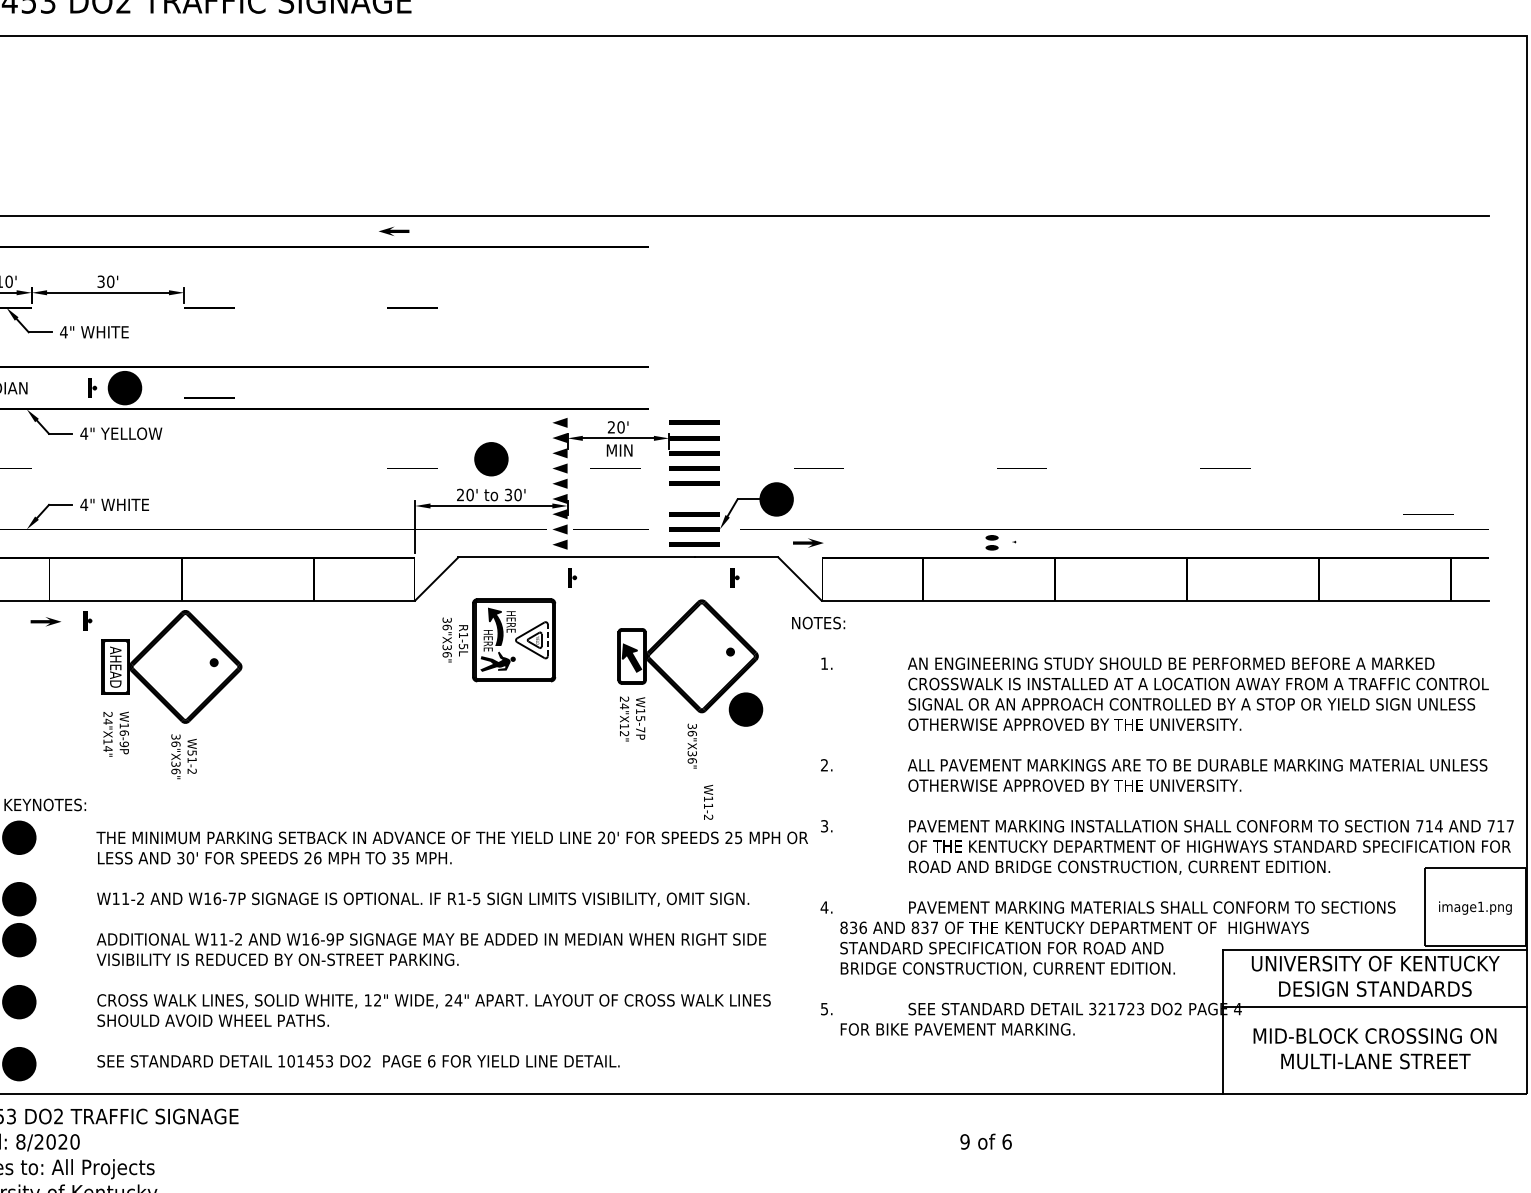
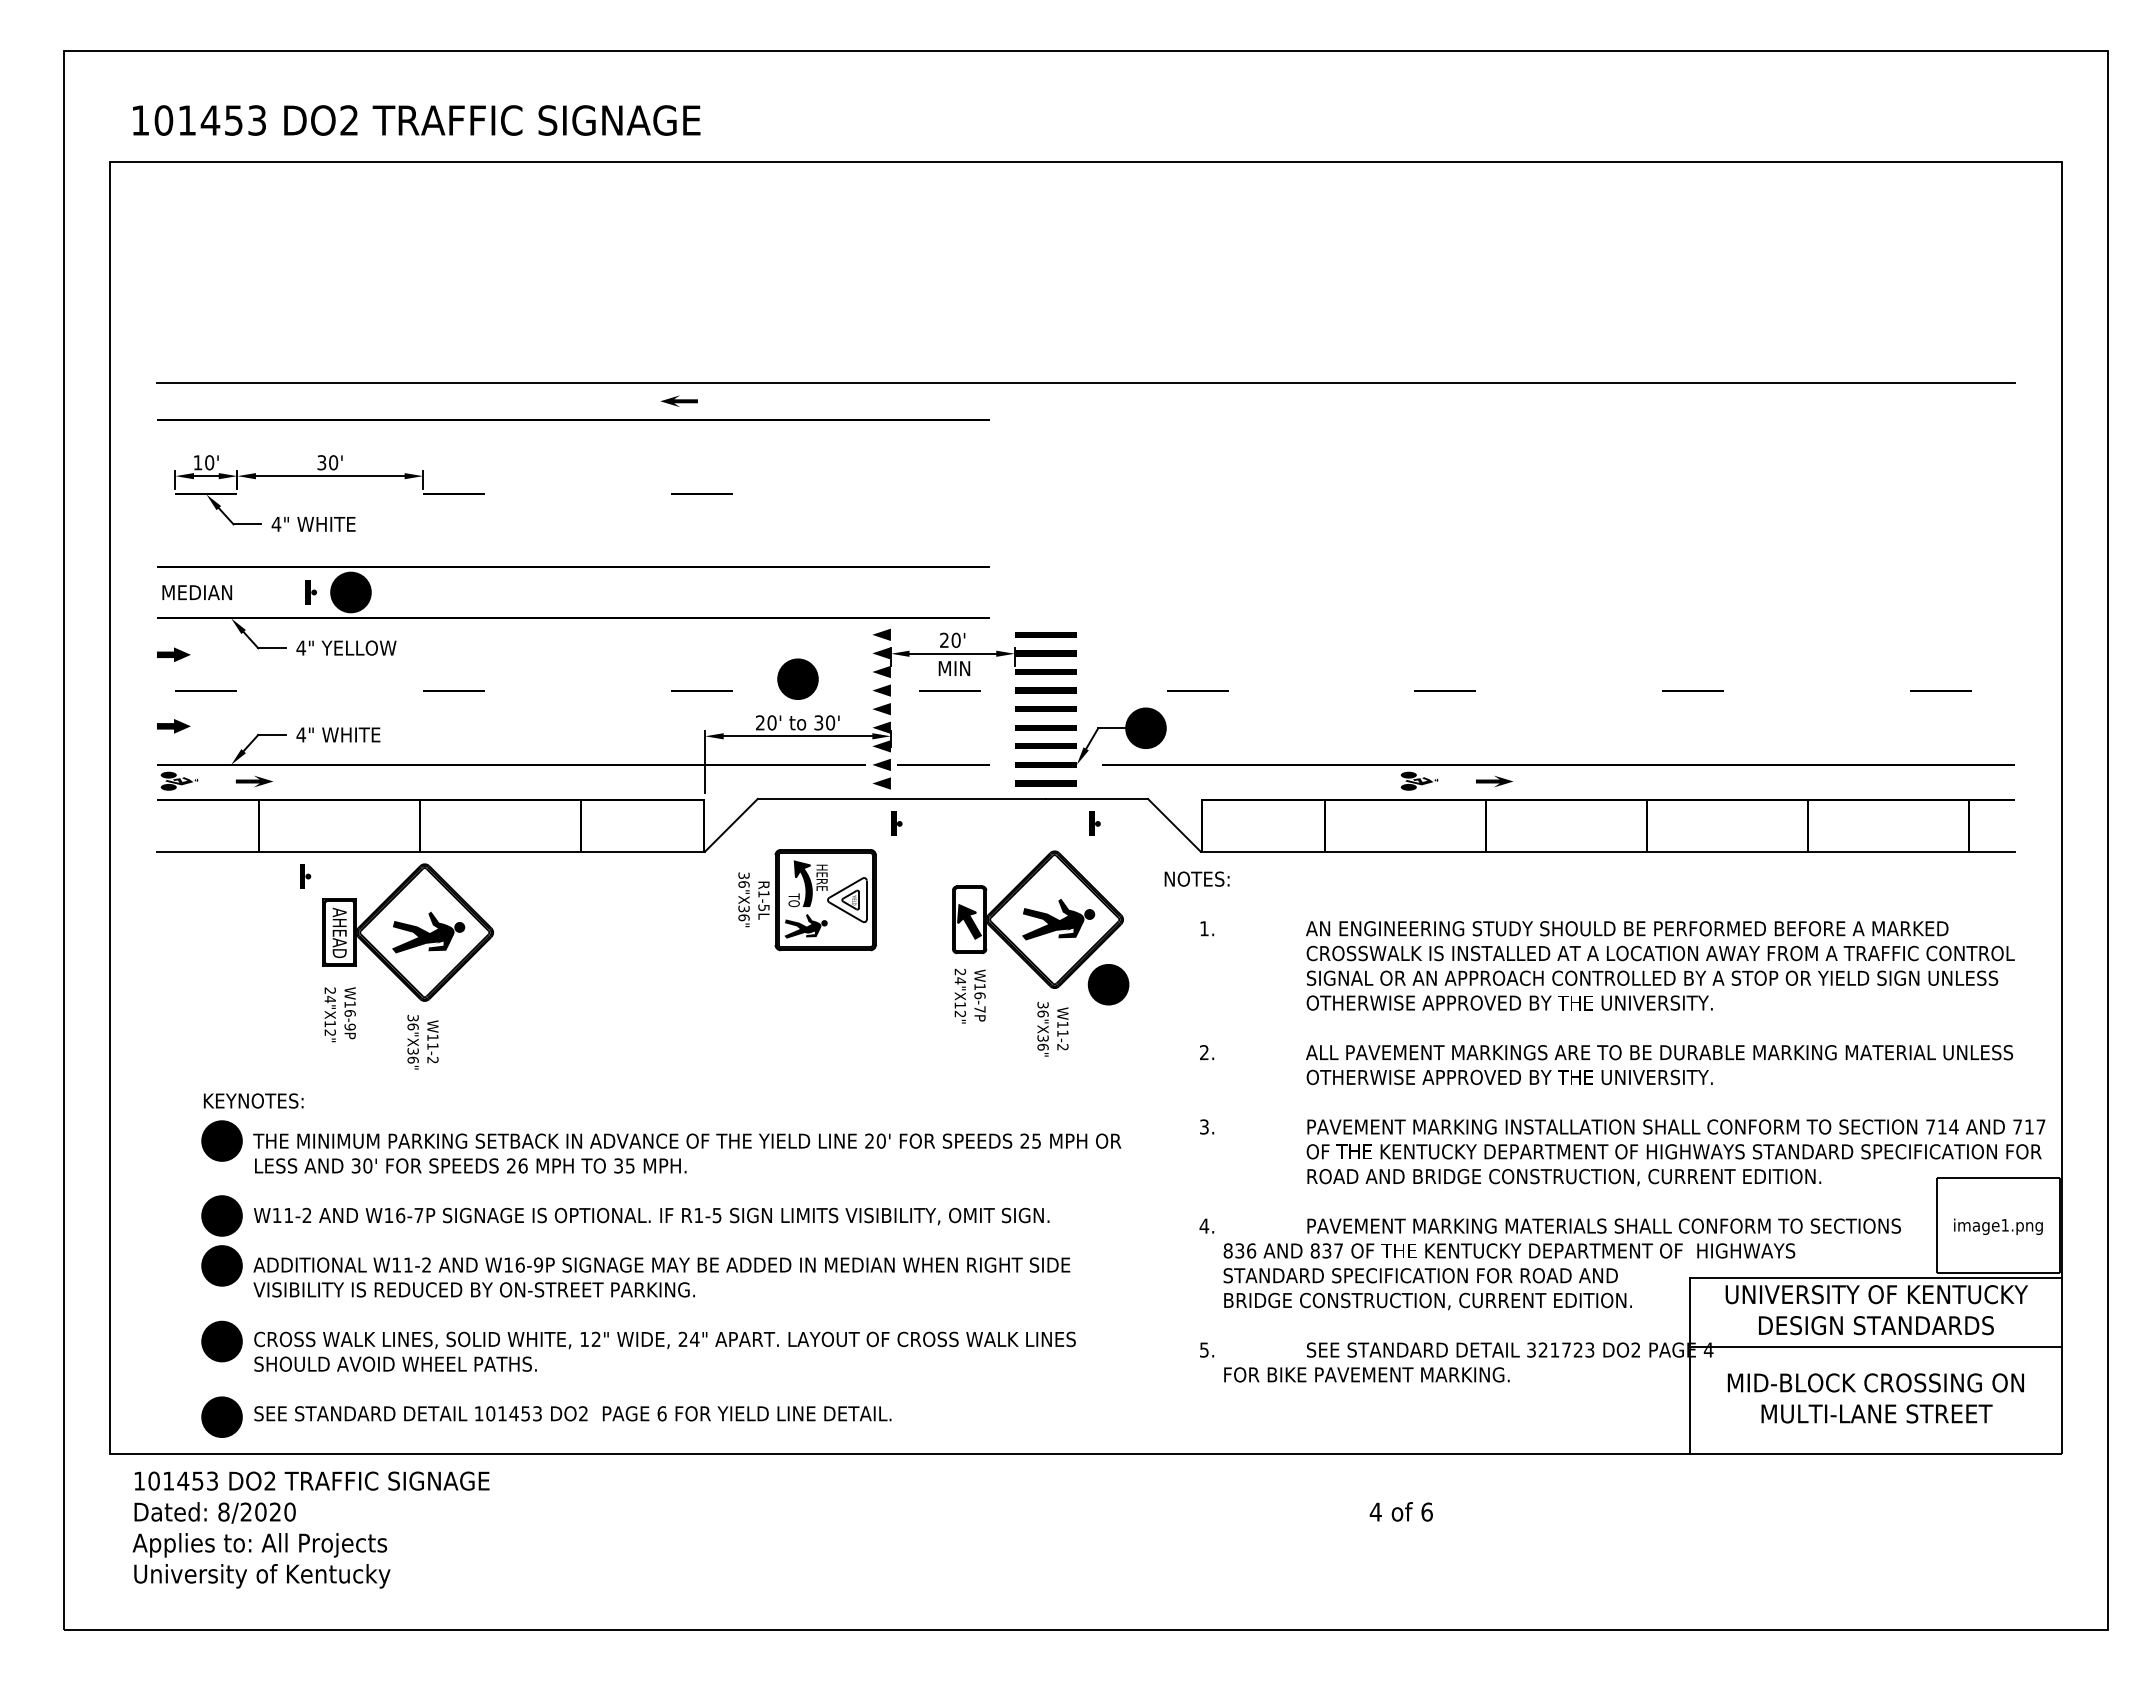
line: (209, 397) -> (453, 690), moved
line: (694, 498) -> (1045, 727), added
line: (1427, 514) -> (1940, 690), moved
part: (808, 543) -> (1494, 781), moved
fill: (1000, 543) -> (1419, 781), added
part: (45, 621) -> (254, 781), moved
line: (547, 639) -> (866, 899), dashed -> solid
text: (487, 640) -> (793, 900), HERE -> TO
fill: (700, 656) -> (1052, 919), added
fill: (183, 666) -> (422, 932), added
text: (640, 718) -> (979, 995), W15-7P -> W16-7P
text: (107, 748) -> (329, 1032), 24"X14" -> 24"X12"
text: (191, 752) -> (432, 1037), W51-2 -> W11-2
text: (708, 802) -> (1062, 1028), moved
text: (452, 949) -> (687, 1277), moved
text: (964, 1141) -> (1375, 1511), 9 -> 4

